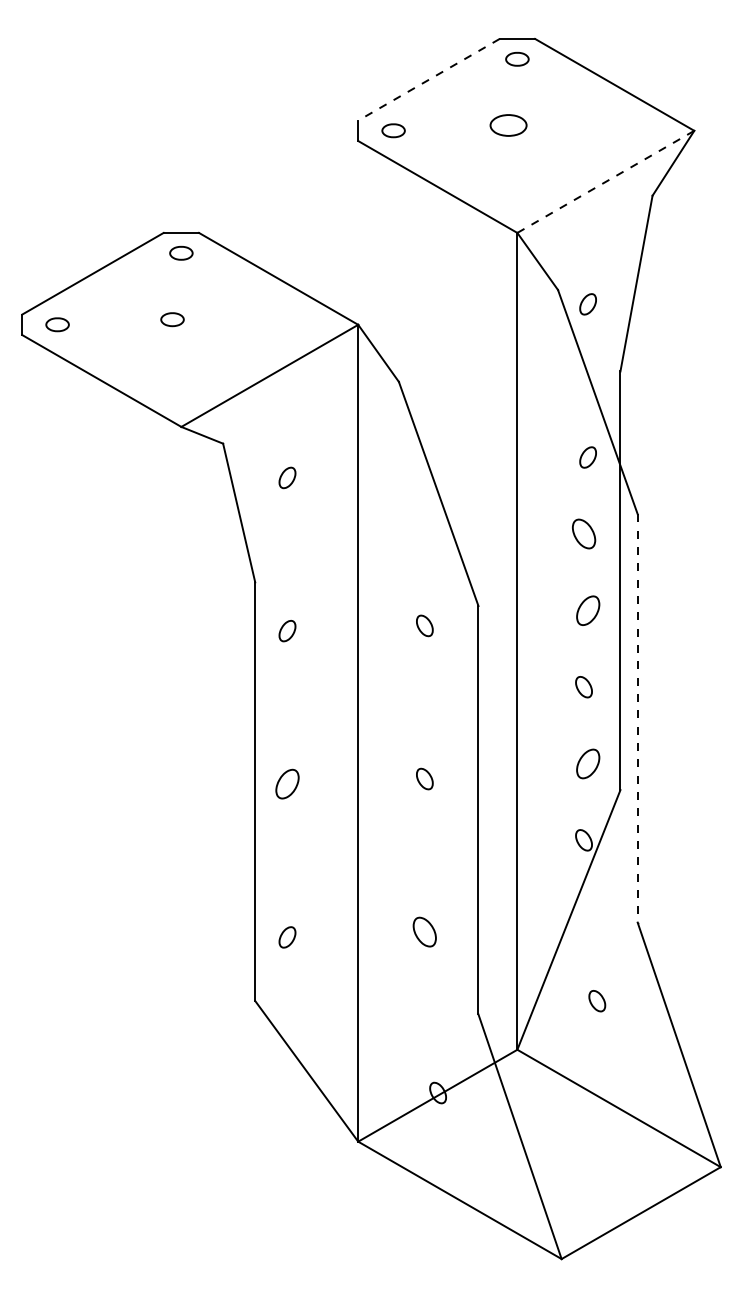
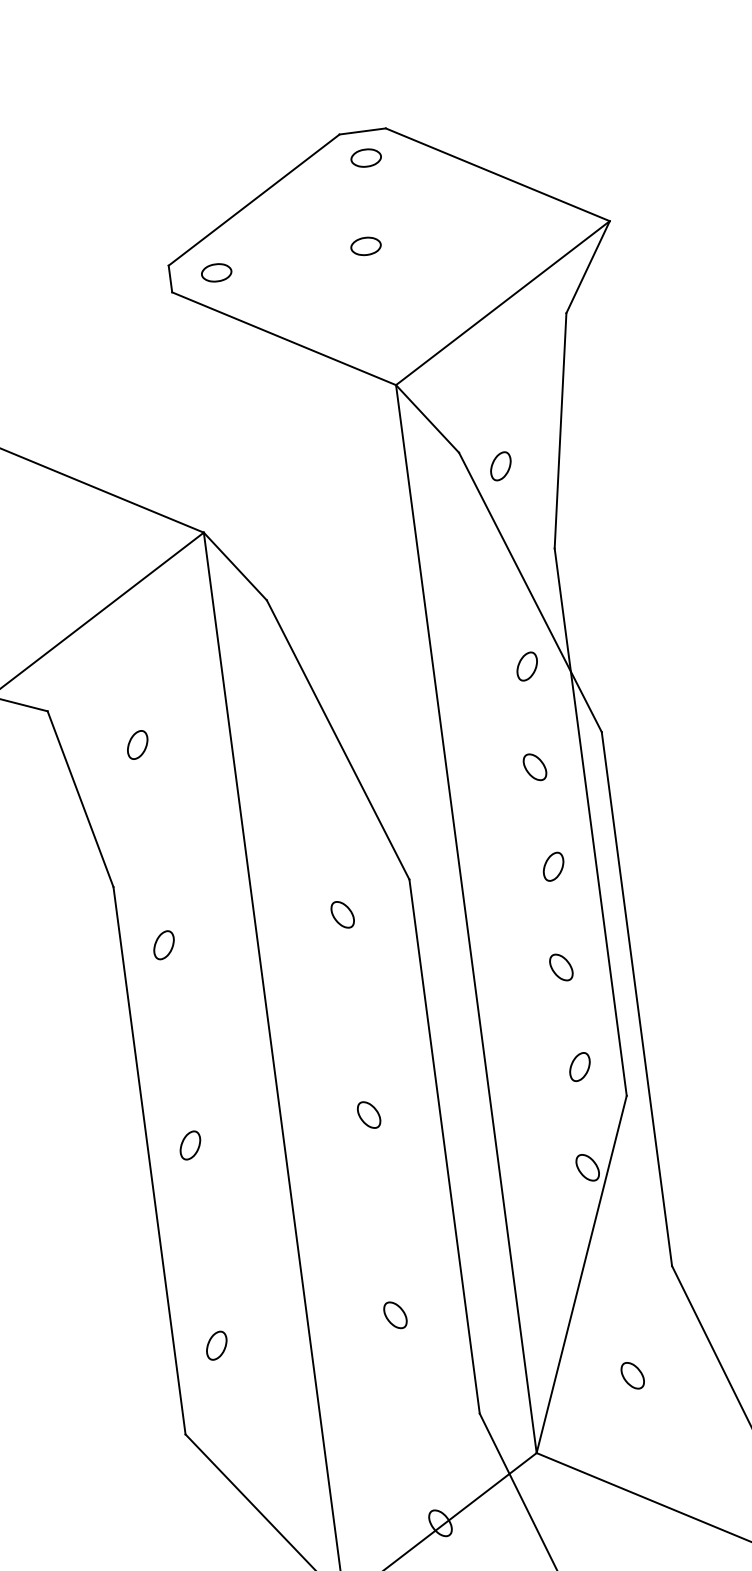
line: (428, 79) -> (253, 199), dashed -> solid
part: (508, 125) -> (365, 246), size x0.62
line: (606, 181) -> (503, 302), dashed -> solid
part: (583, 533) -> (534, 766), size x0.71
part: (587, 610) -> (552, 866), size x0.71
line: (637, 718) -> (636, 999), dashed -> solid
part: (587, 763) -> (579, 1066), size x0.71
part: (287, 784) -> (190, 1145), size x0.71
part: (424, 932) -> (395, 1315), size x0.71

